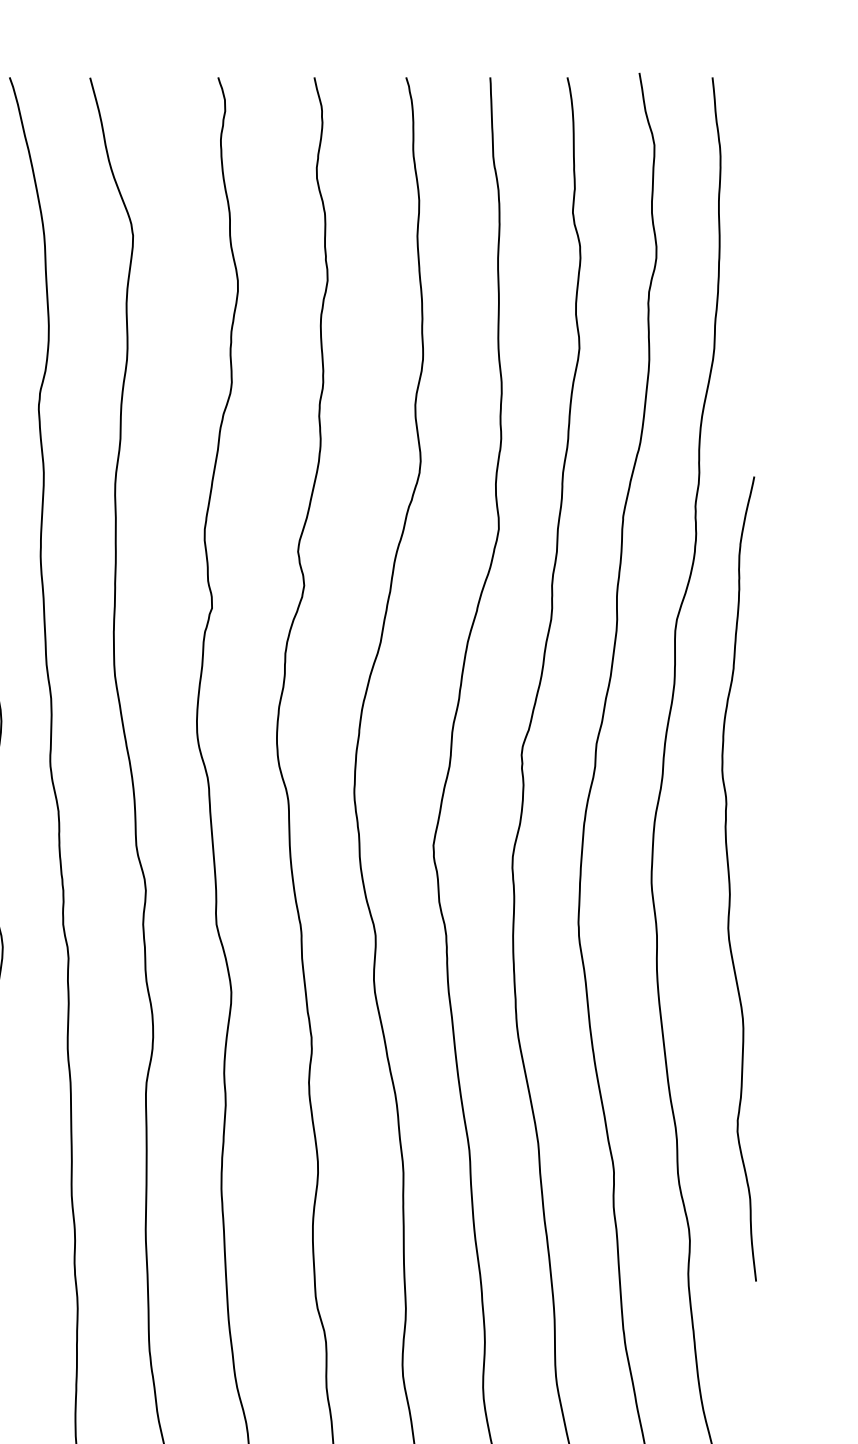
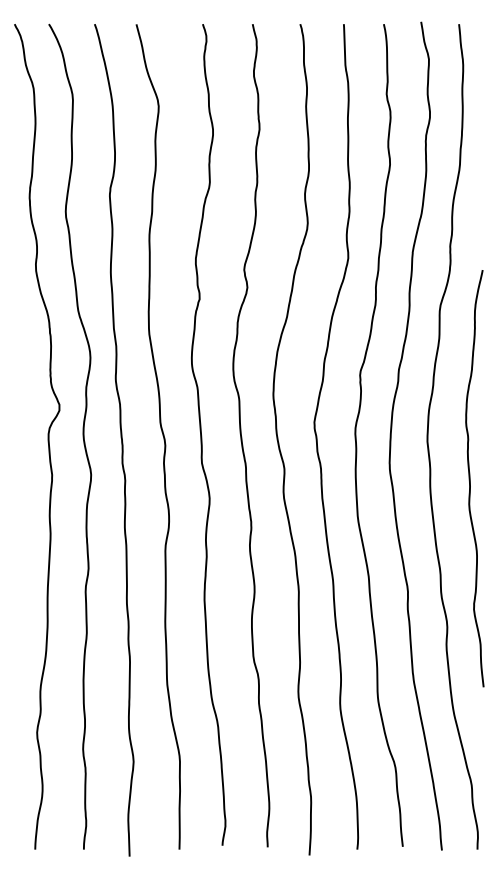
curve: (730, 878) -> (470, 478), moved

